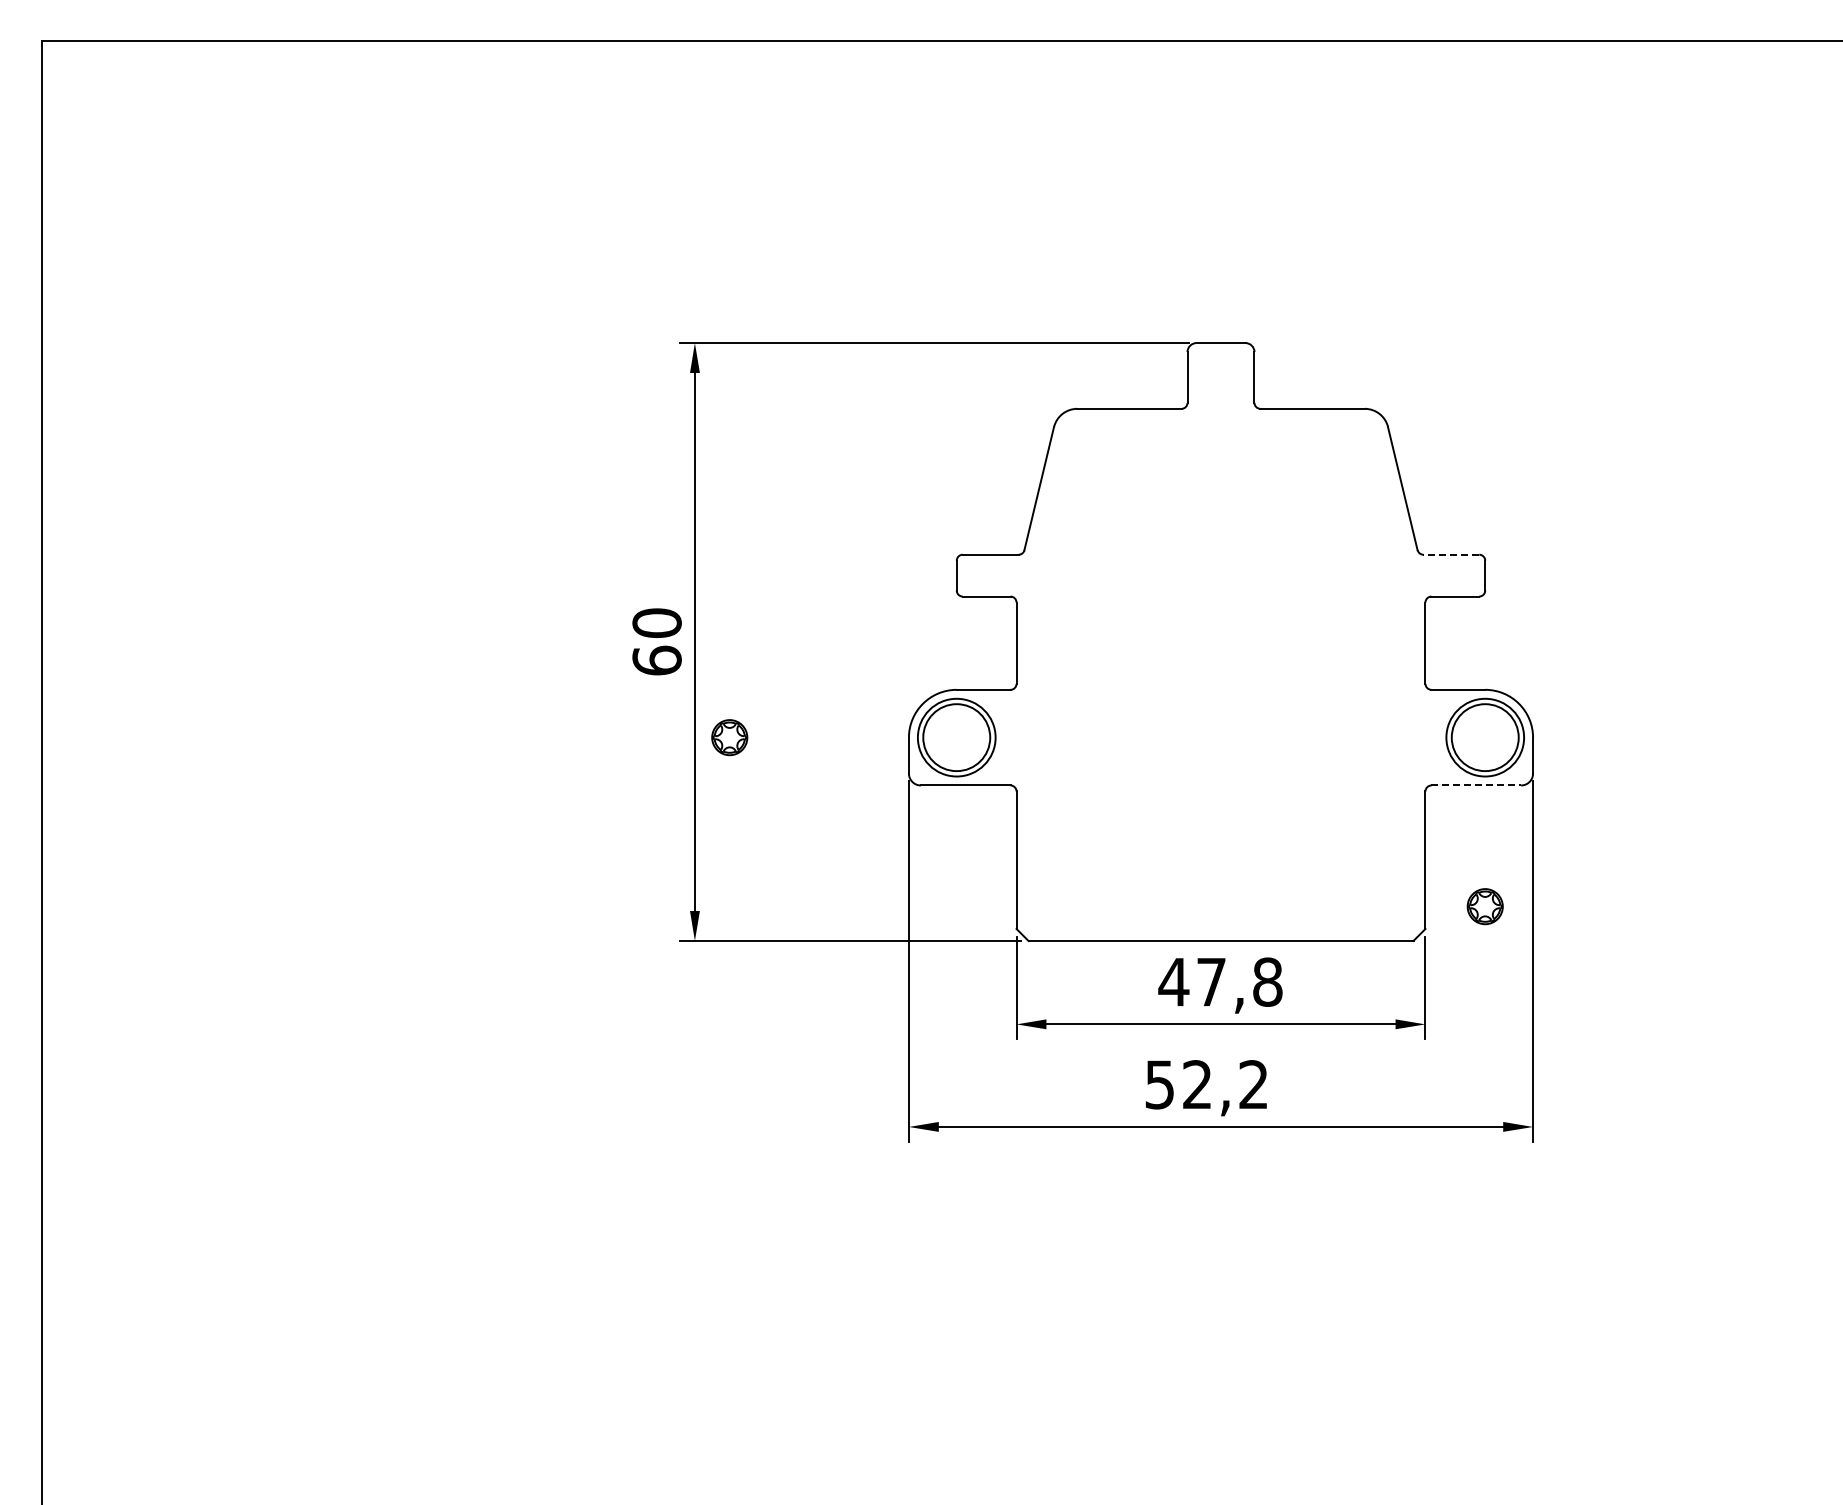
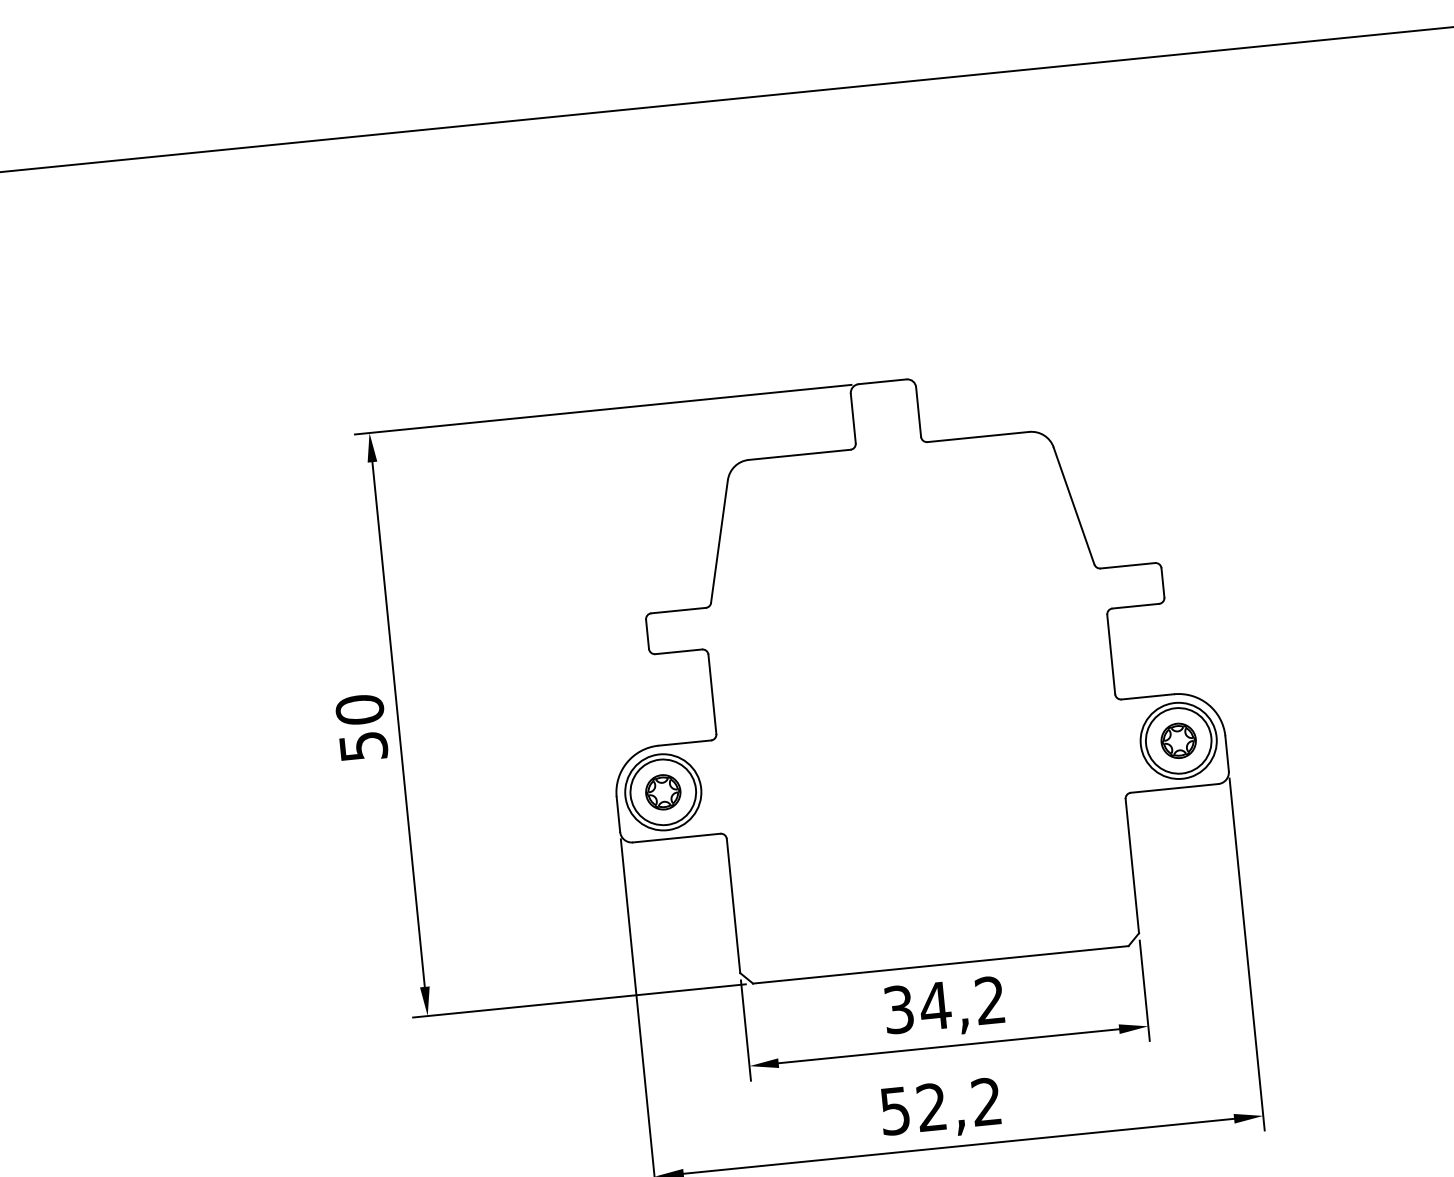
line: (1451, 554) -> (1127, 565), dashed -> solid
text: (656, 660) -> (362, 746), 60 -> 50
part: (729, 737) -> (663, 792), moved
line: (1476, 785) -> (1174, 788), dashed -> solid
part: (1484, 906) -> (1177, 740), moved
text: (1220, 981) -> (944, 1004), 47,8 -> 34,2

